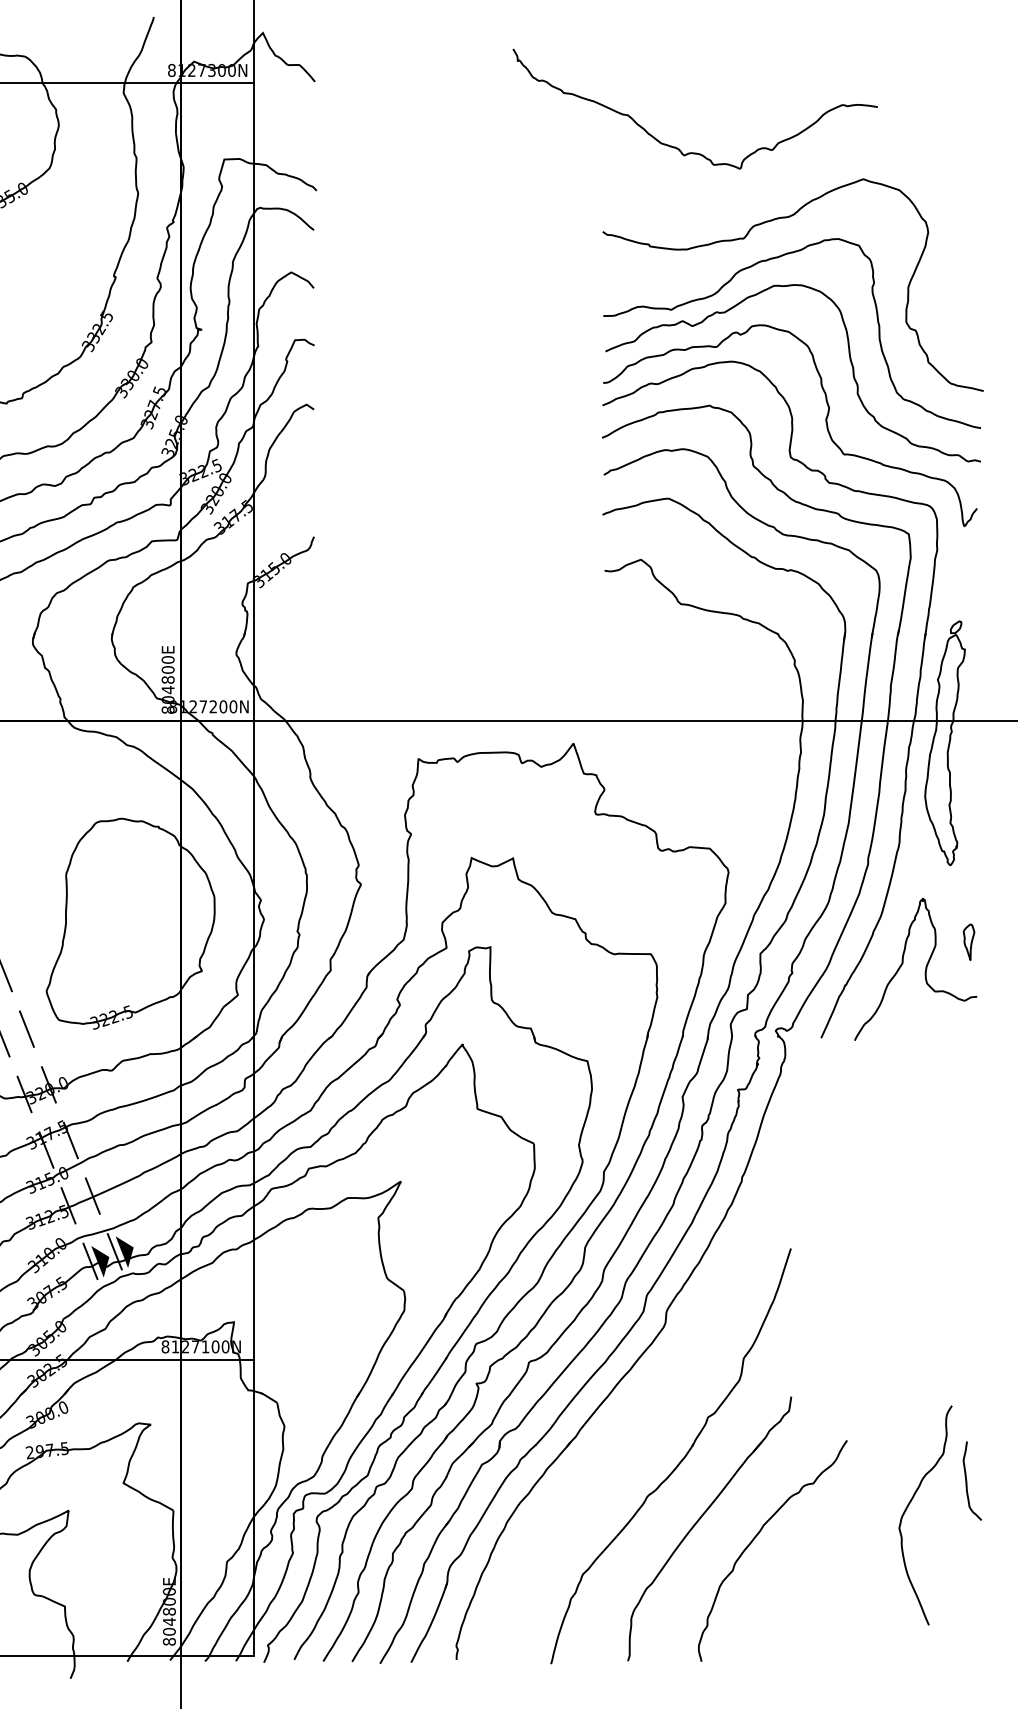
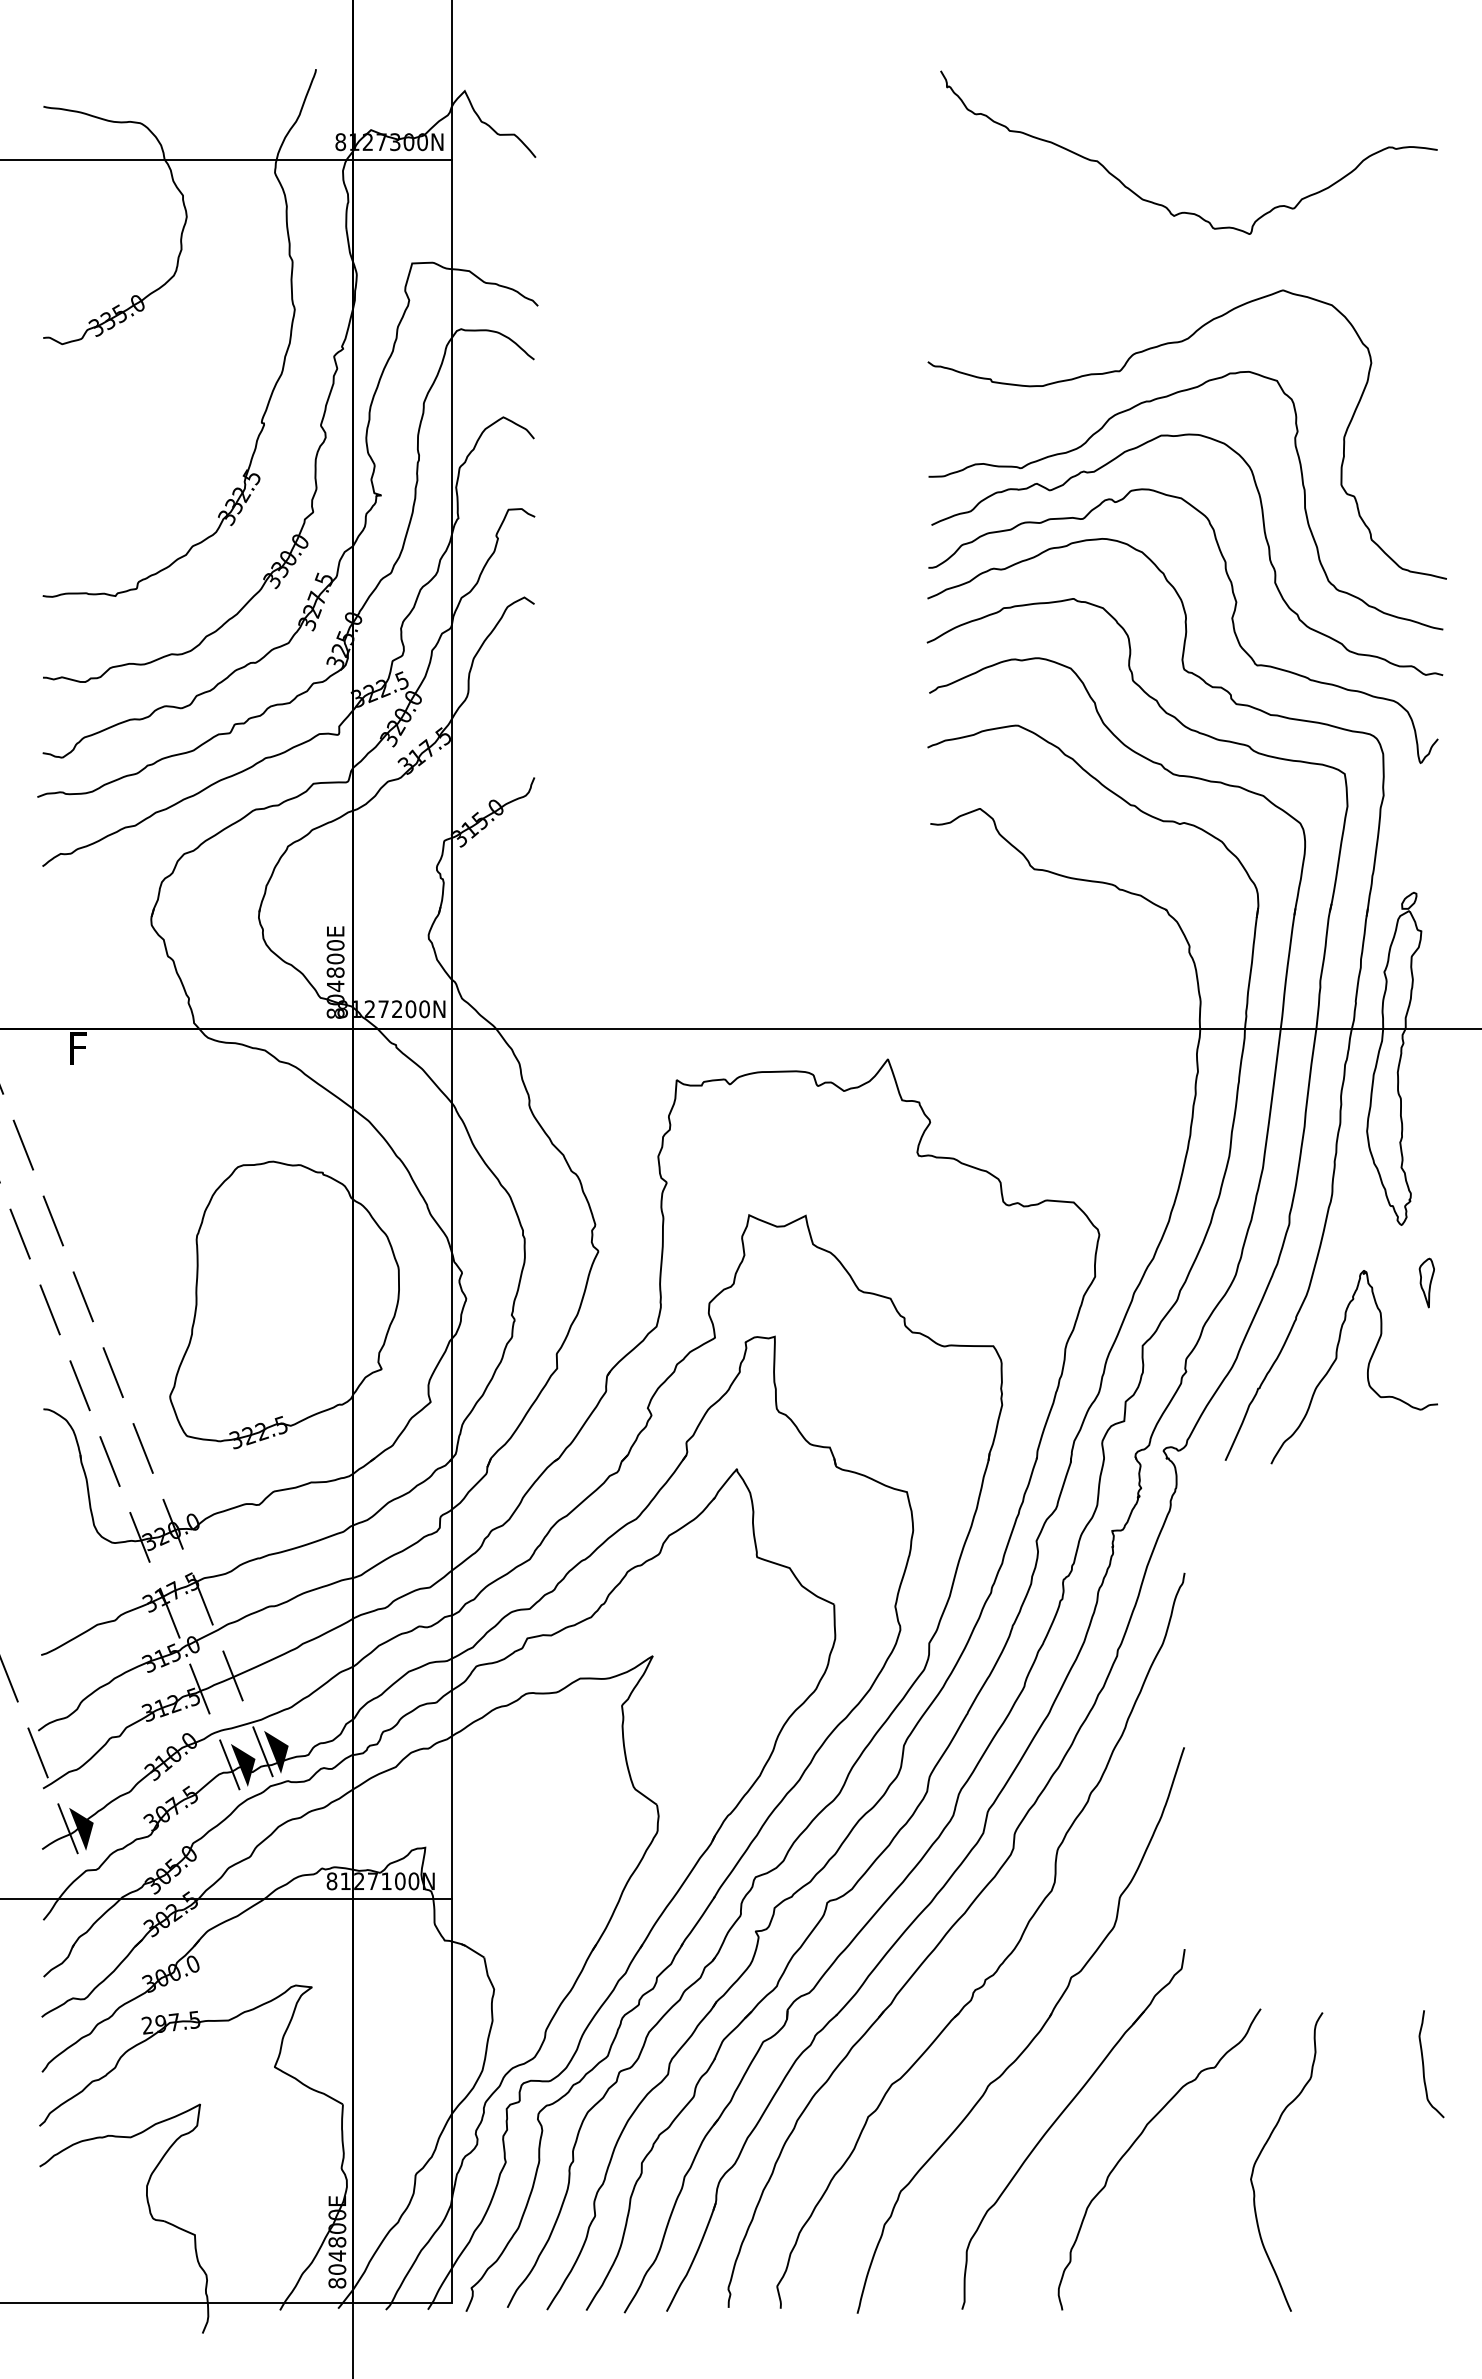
curve: (675, 147) -> (1162, 204), moved
part: (968, 941) -> (1426, 1282), moved
part: (657, 1405) -> (1002, 1961), added
curve: (910, 1504) -> (1265, 2146), moved

